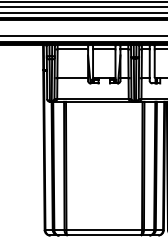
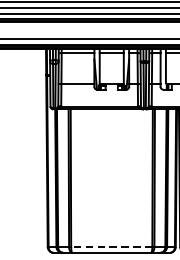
line: (104, 230) -> (112, 247), solid -> dashed

